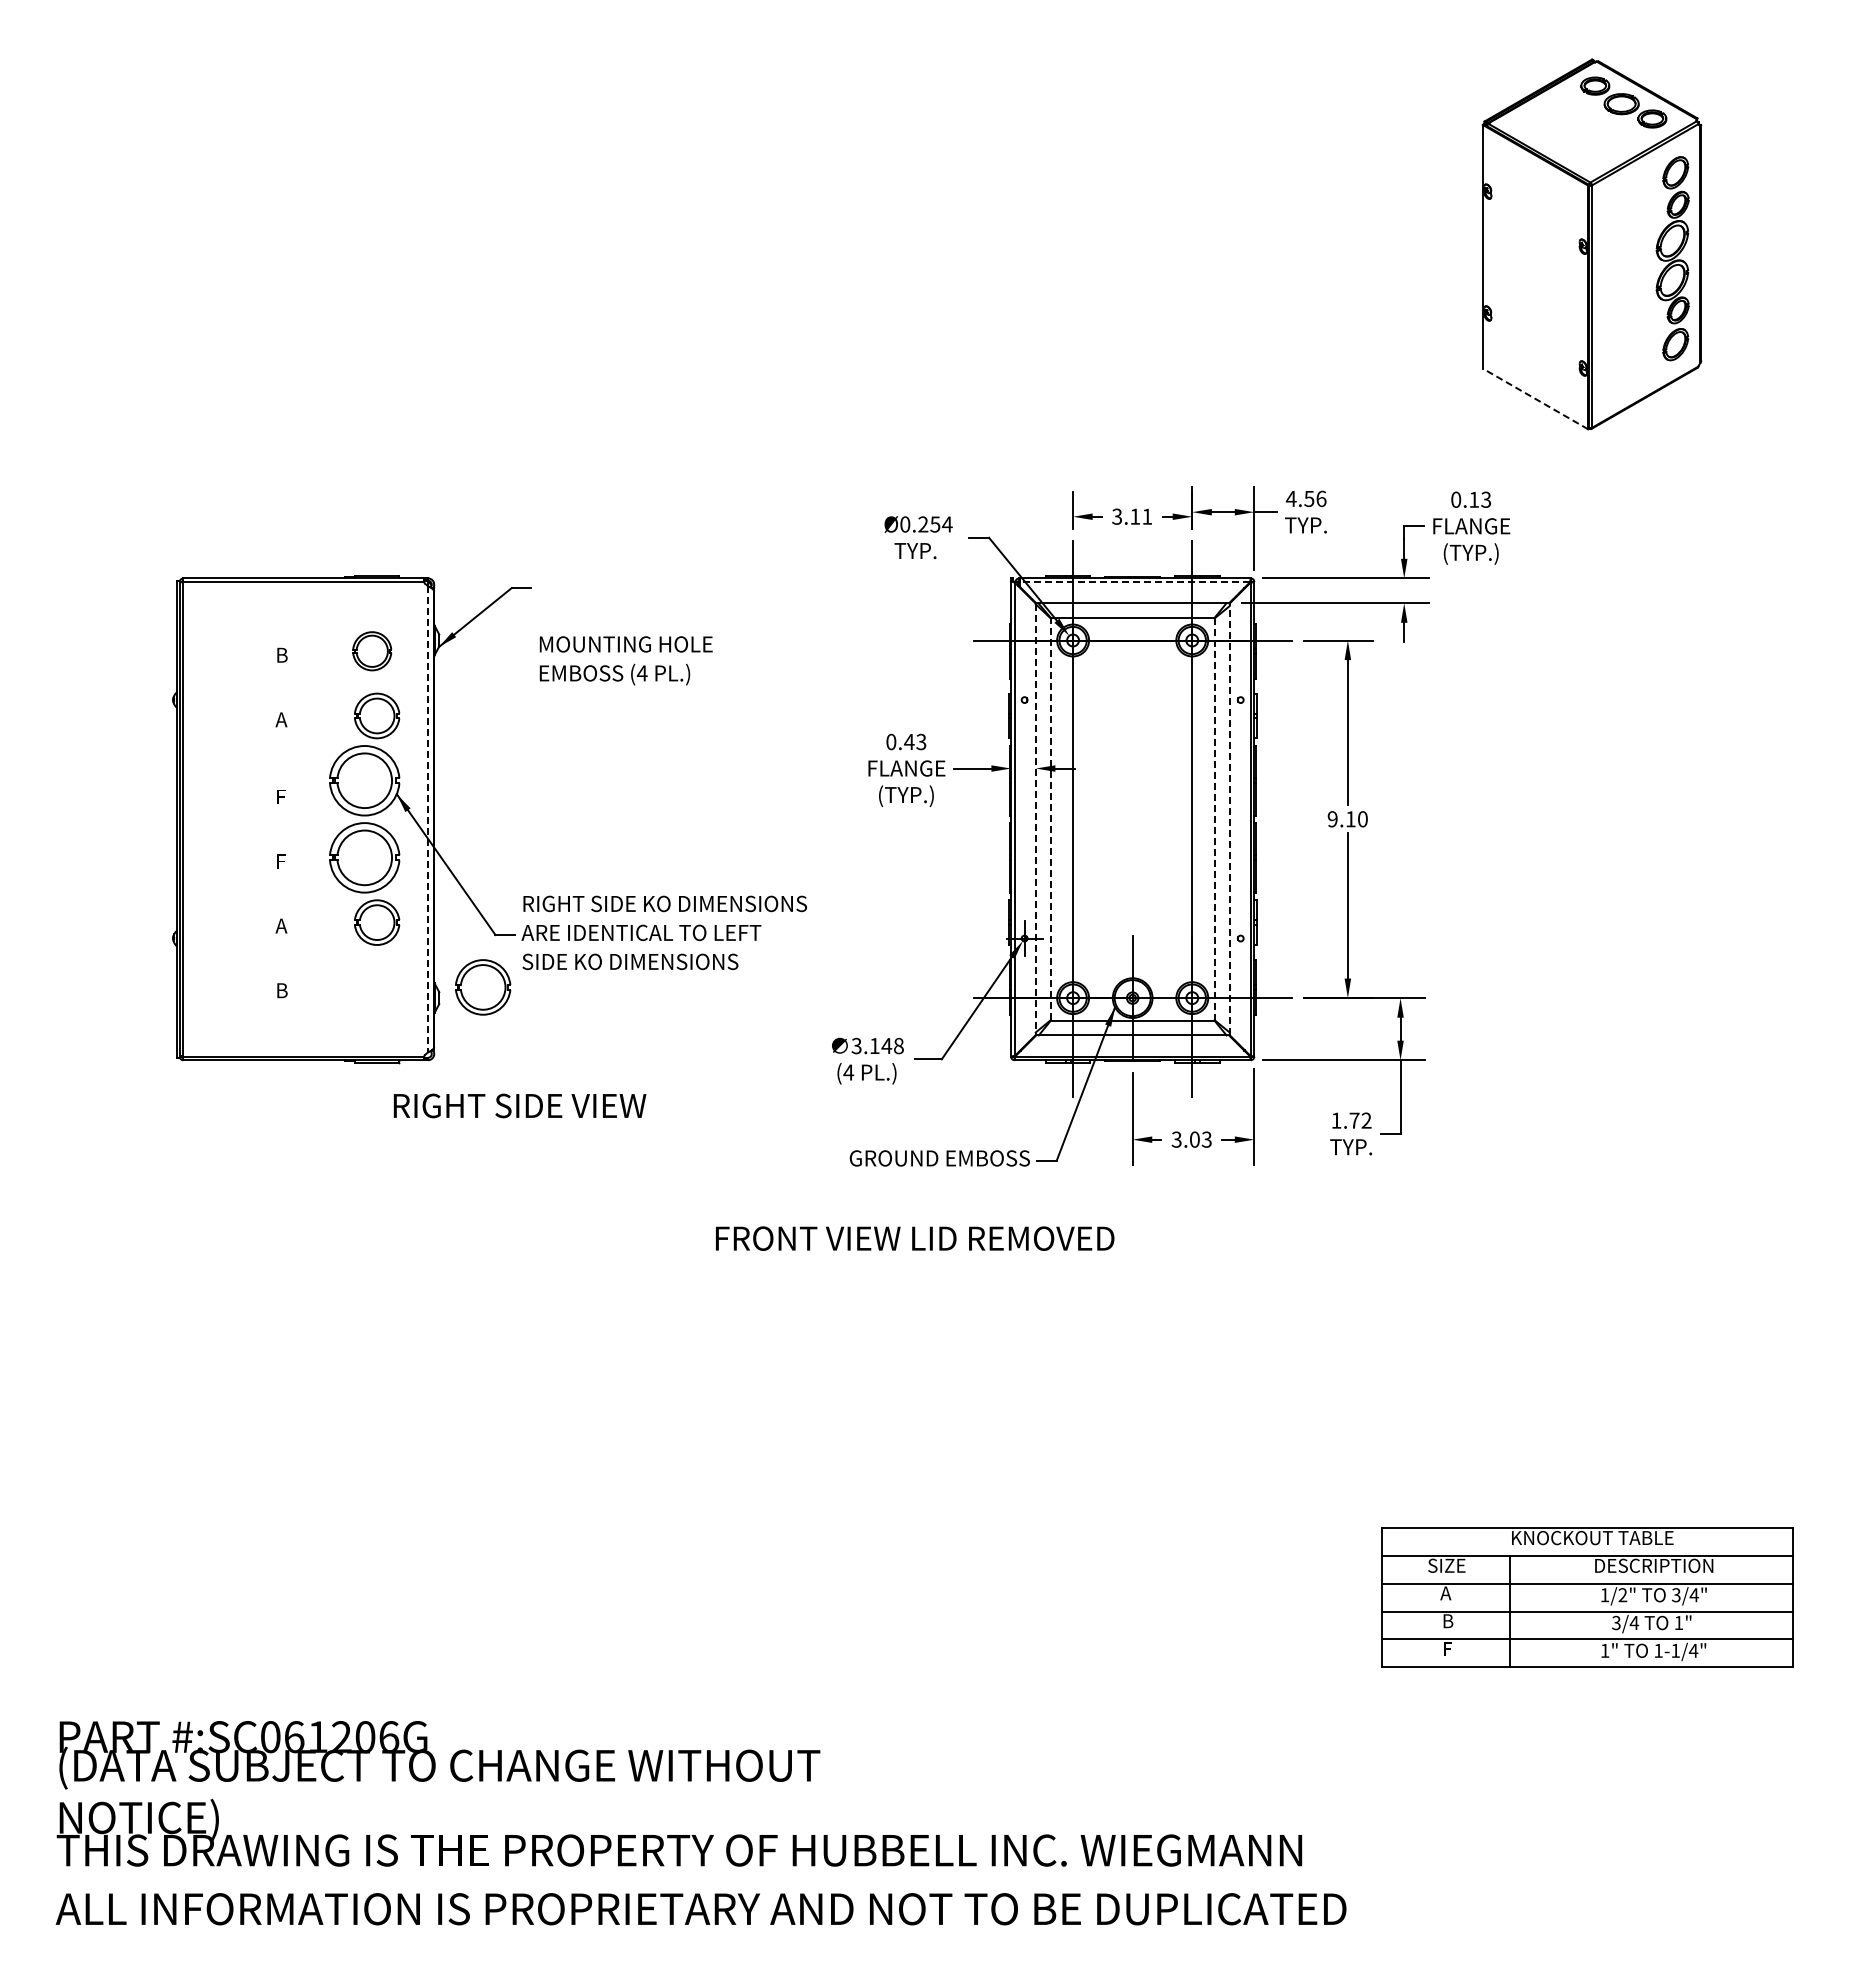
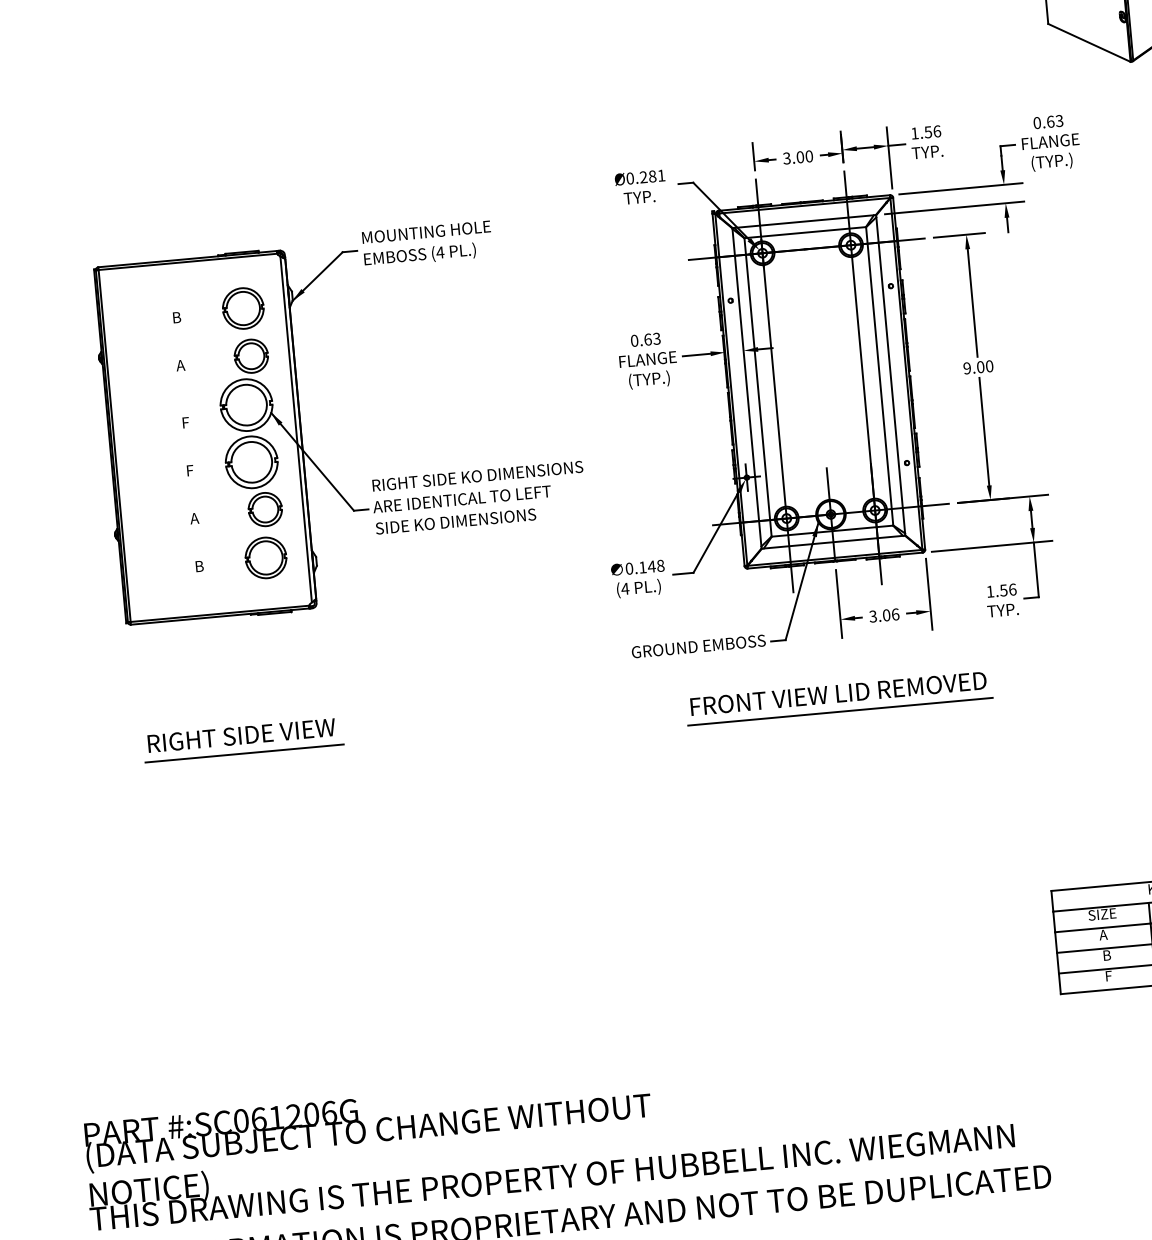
line: (1535, 399) -> (1089, 43), dashed -> solid
text: (1290, 498) -> (914, 133), 4.56 -> 1.56
text: (1474, 499) -> (1050, 121), 0.13 -> 0.63
text: (1141, 516) -> (804, 156), 3.11 -> 3.00
text: (941, 524) -> (657, 176), Ø0.254 -> Ø0.281
line: (1134, 582) -> (804, 206), dashed -> solid
part: (372, 651) -> (243, 308), size x1.43
text: (625, 660) -> (426, 244), moved
text: (909, 741) -> (648, 339), 0.43 -> 0.63
line: (428, 819) -> (296, 429), dashed -> solid
line: (1035, 819) -> (746, 388), dashed -> solid
line: (1050, 819) -> (757, 387), dashed -> solid
line: (1214, 819) -> (879, 376), dashed -> solid
line: (1229, 819) -> (890, 375), dashed -> solid
text: (1350, 819) -> (980, 367), 9.10 -> 9.00
part: (483, 987) -> (266, 557), moved
text: (856, 1046) -> (629, 569), 3.148 -> 0.148
text: (519, 1105) -> (241, 735), moved
text: (1360, 1120) -> (1008, 589), 1.72 -> 1.56
text: (1206, 1139) -> (895, 614), 3.03 -> 3.06
text: (915, 1238) -> (838, 693), moved
line: (319, 1246) -> (244, 753), added
line: (1121, 1262) -> (840, 711), added

